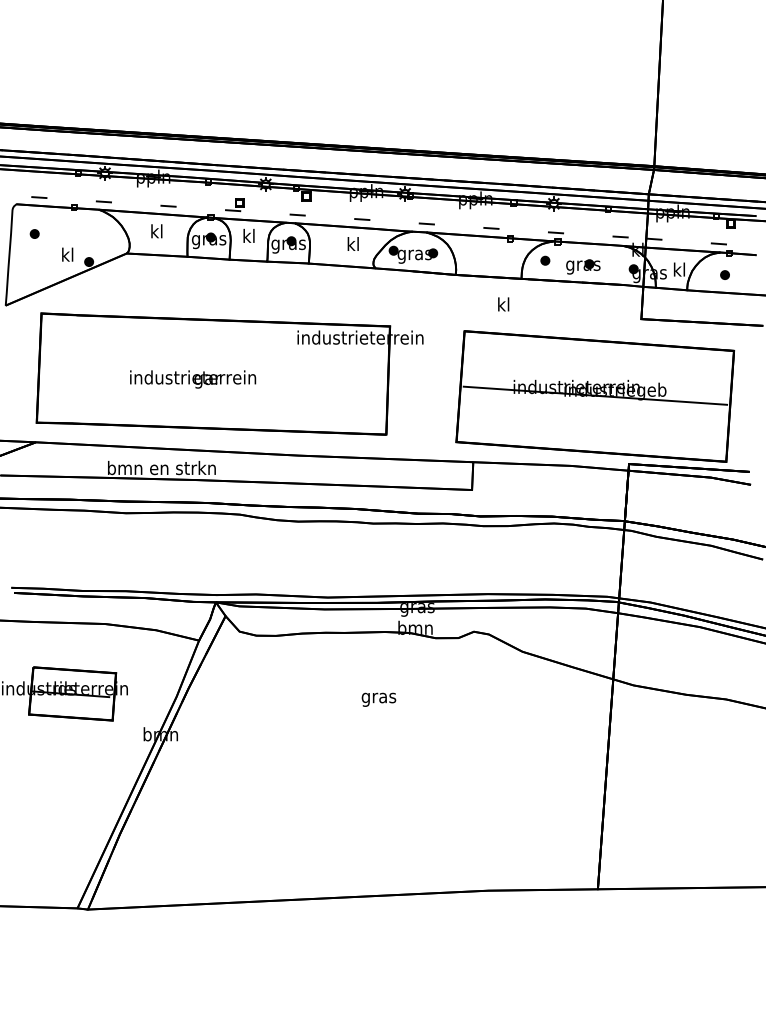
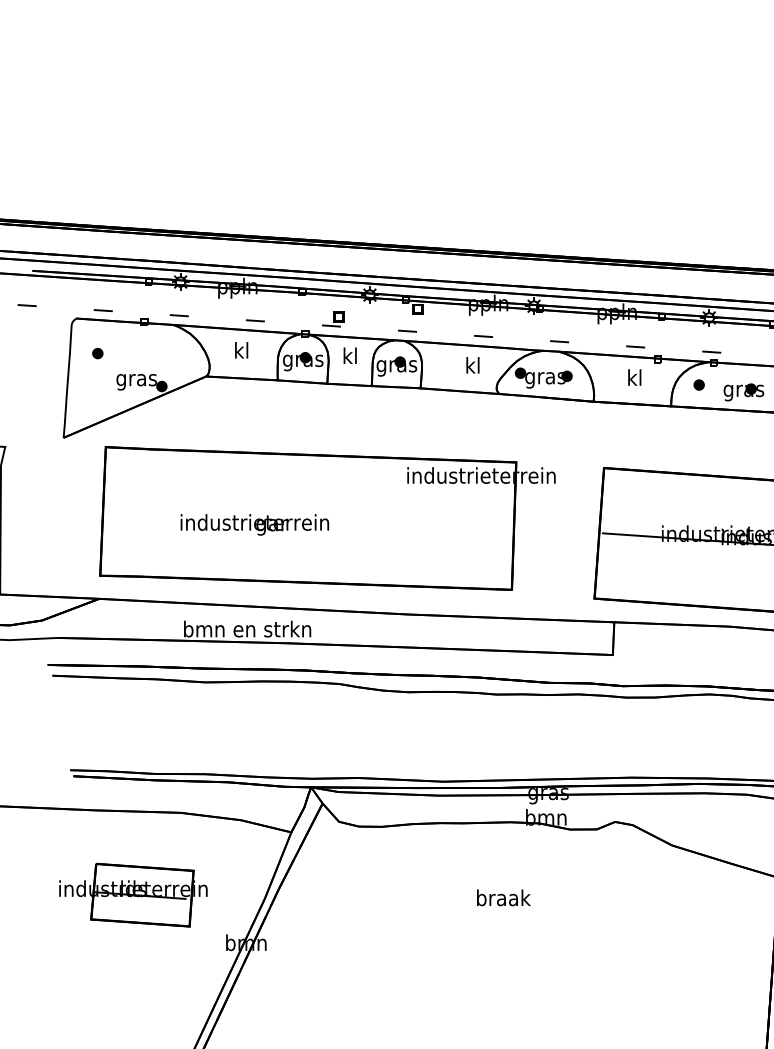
text: (67, 256) -> (136, 380), kl -> gras
text: (503, 304) -> (634, 377), moved
text: (193, 379) -> (255, 524), moved
text: (379, 697) -> (503, 899), gras -> braak

